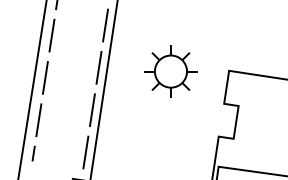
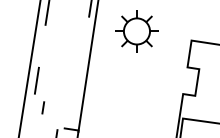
line: (98, 67) -> (85, 37), removed
part: (170, 71) -> (136, 31), moved
line: (44, 77) -> (41, 46), removed
line: (91, 110) -> (79, 72), removed
line: (85, 152) -> (74, 106), removed
line: (33, 153) -> (43, 107), moved

